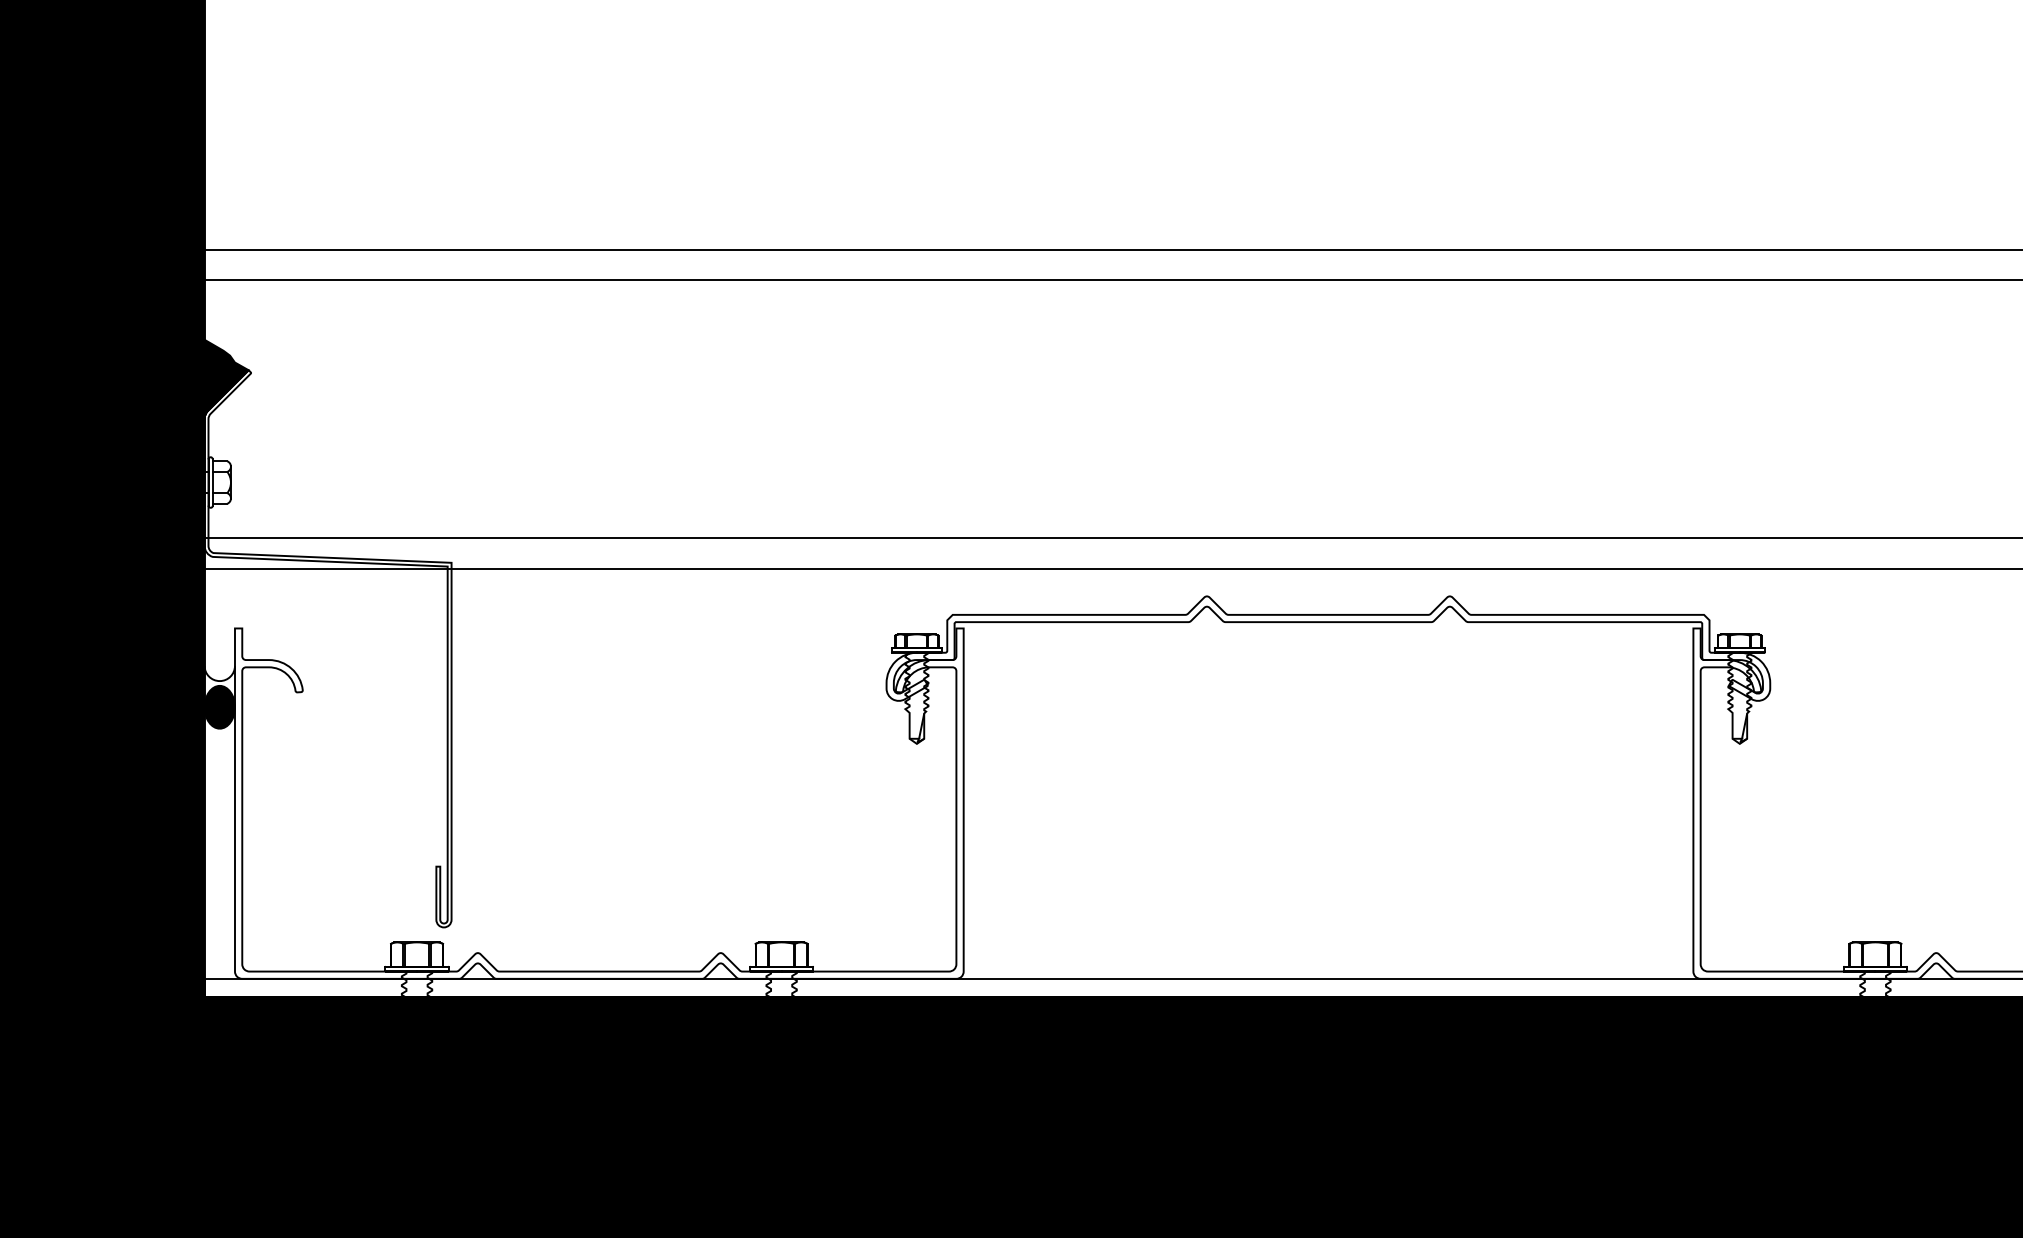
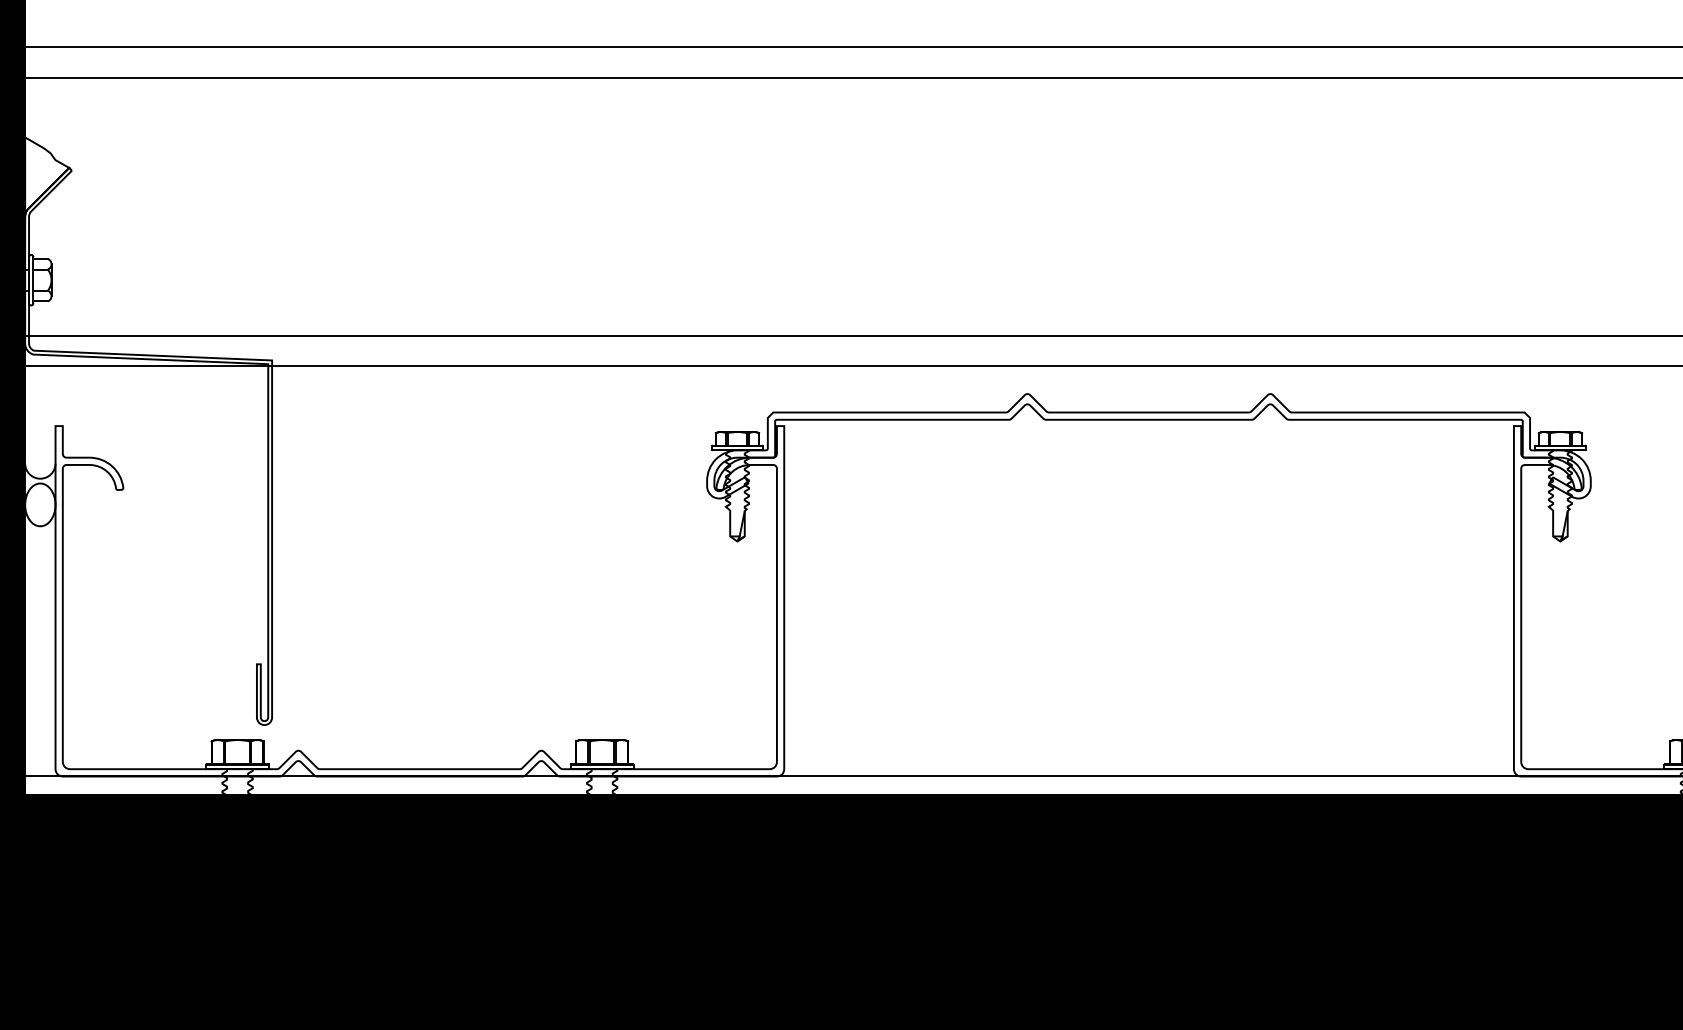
fill: (226, 379) -> (47, 177), removed
fill: (219, 706) -> (40, 504), removed

